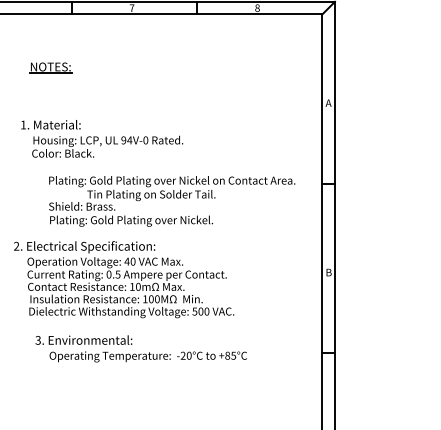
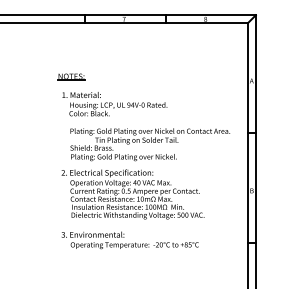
part: (50, 66) -> (71, 76), moved
text: (101, 139) -> (114, 104), moved
text: (123, 279) -> (132, 194), moved

